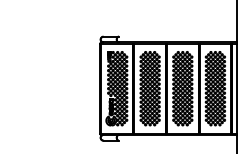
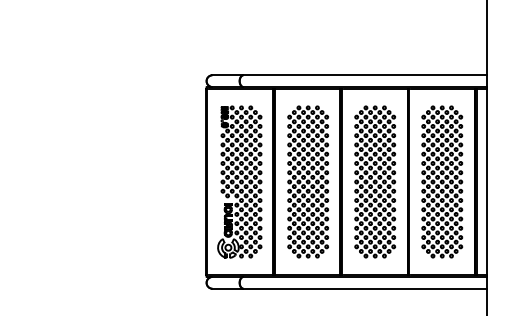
line: (177, 36) -> (364, 74), added
line: (177, 140) -> (364, 288), added

